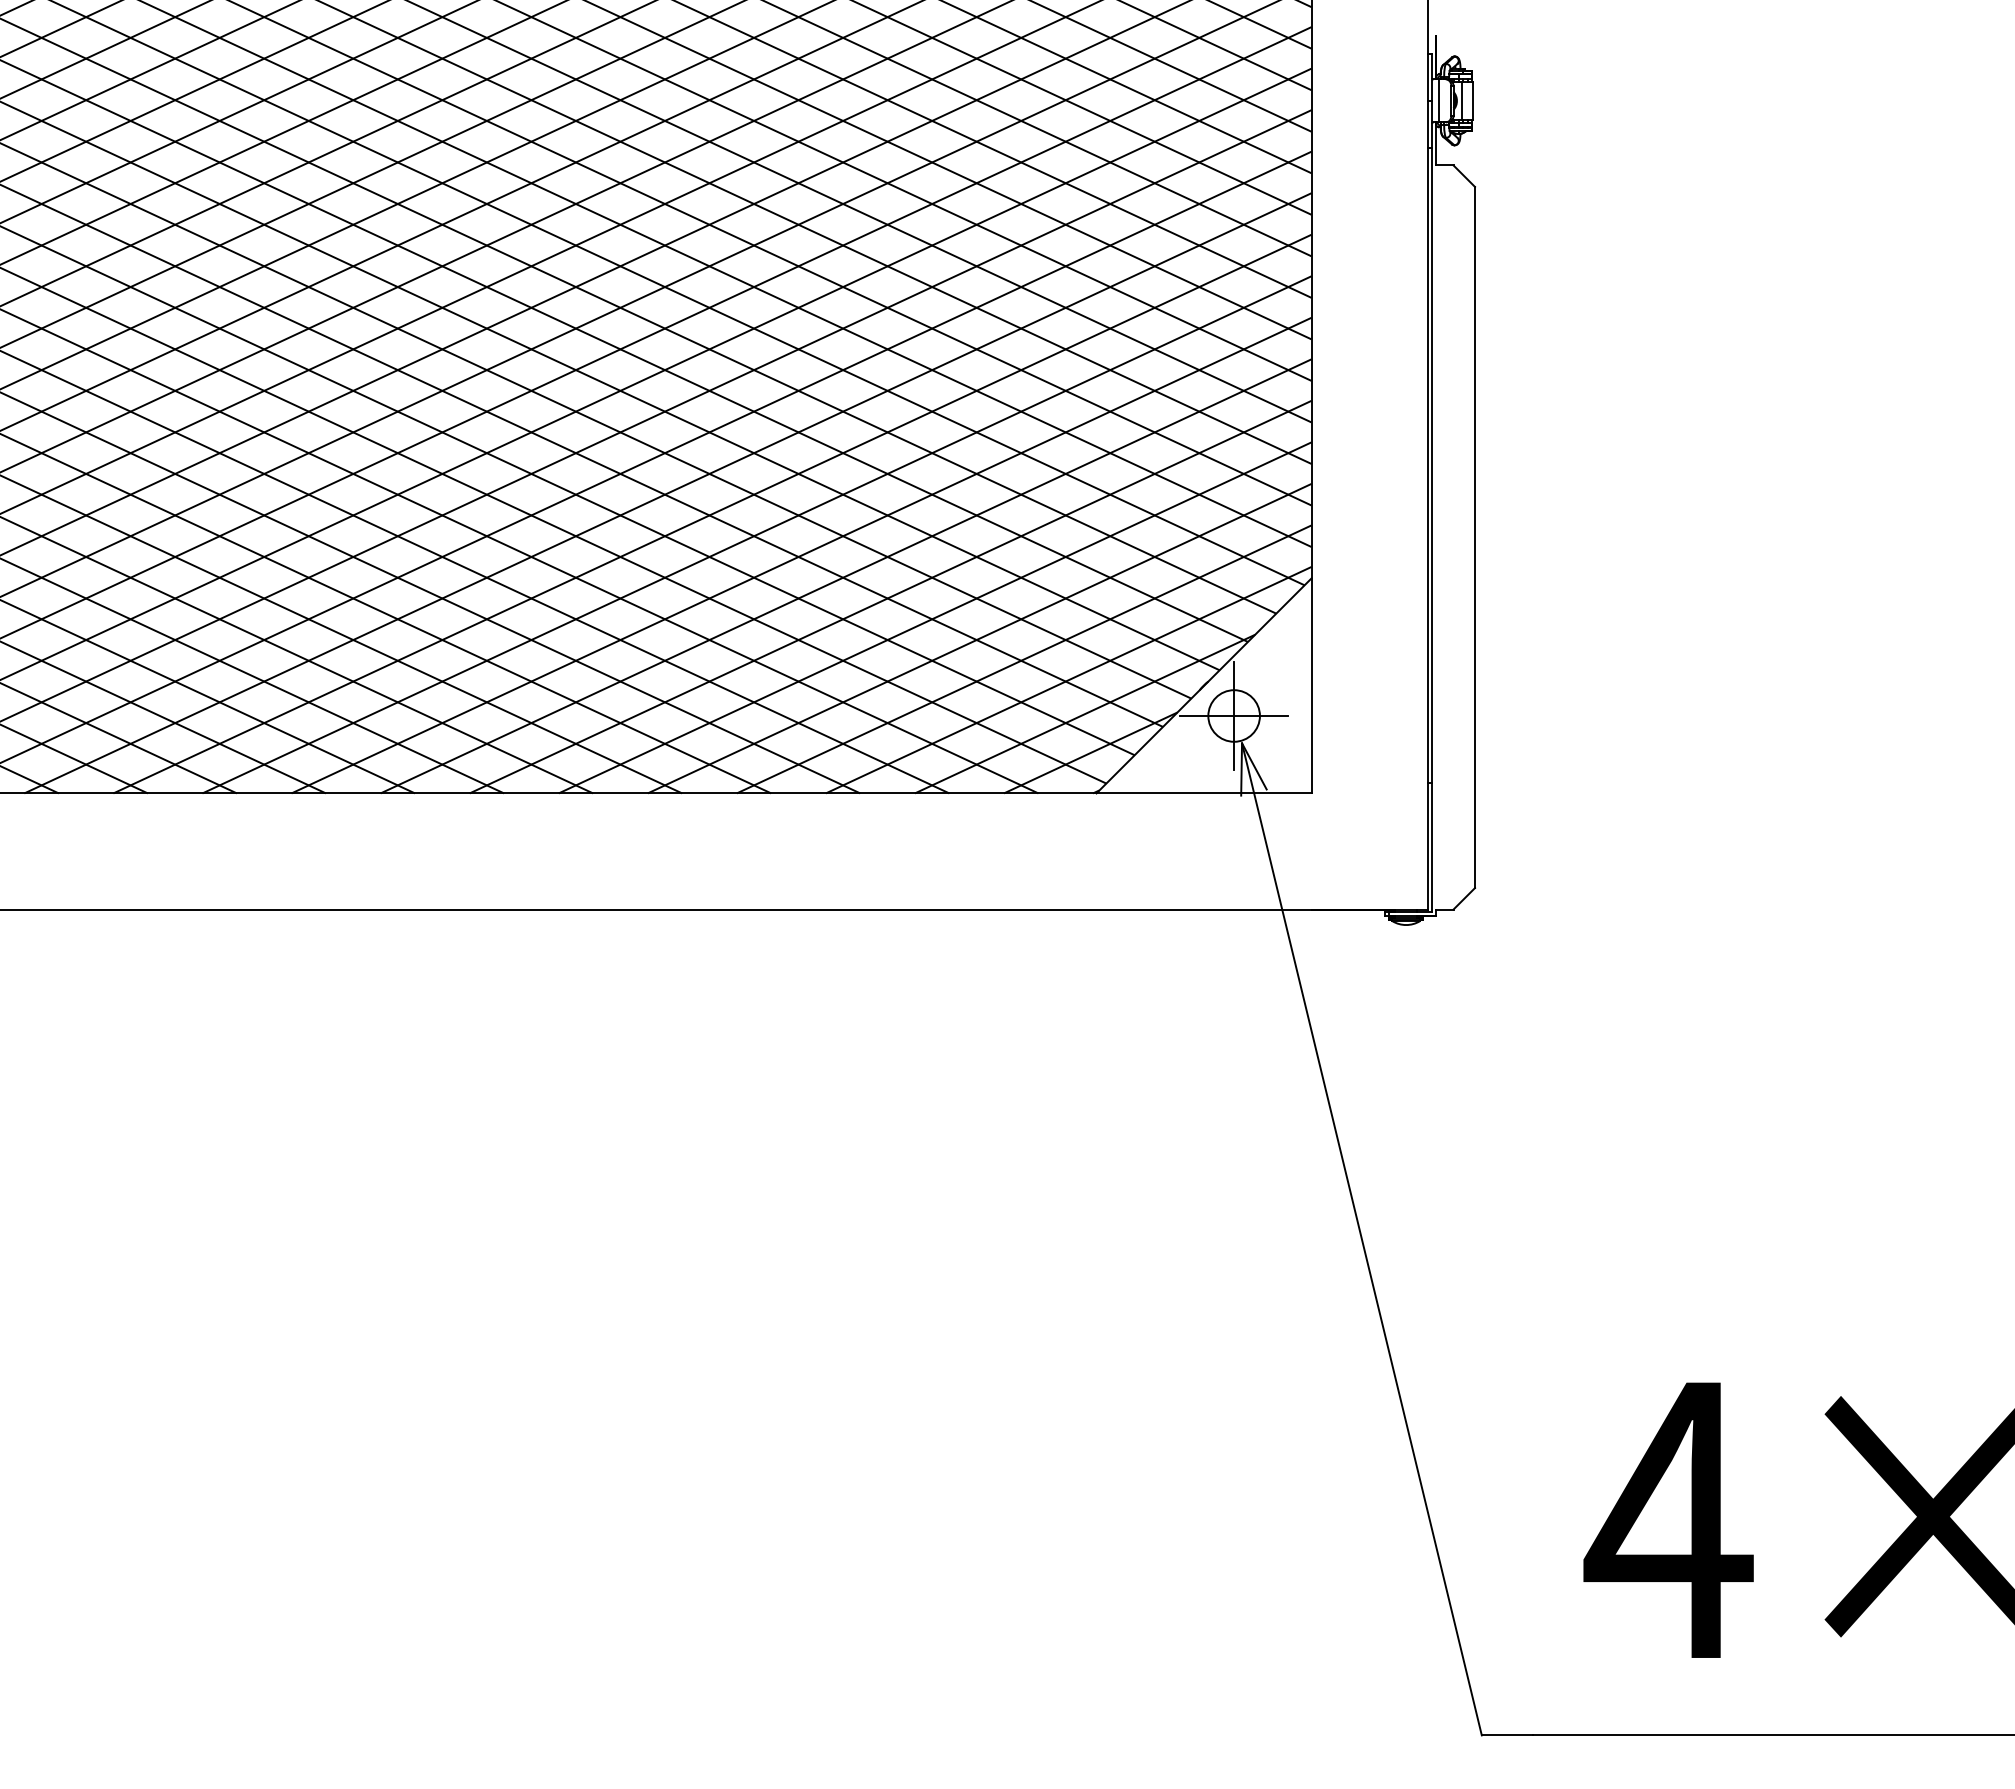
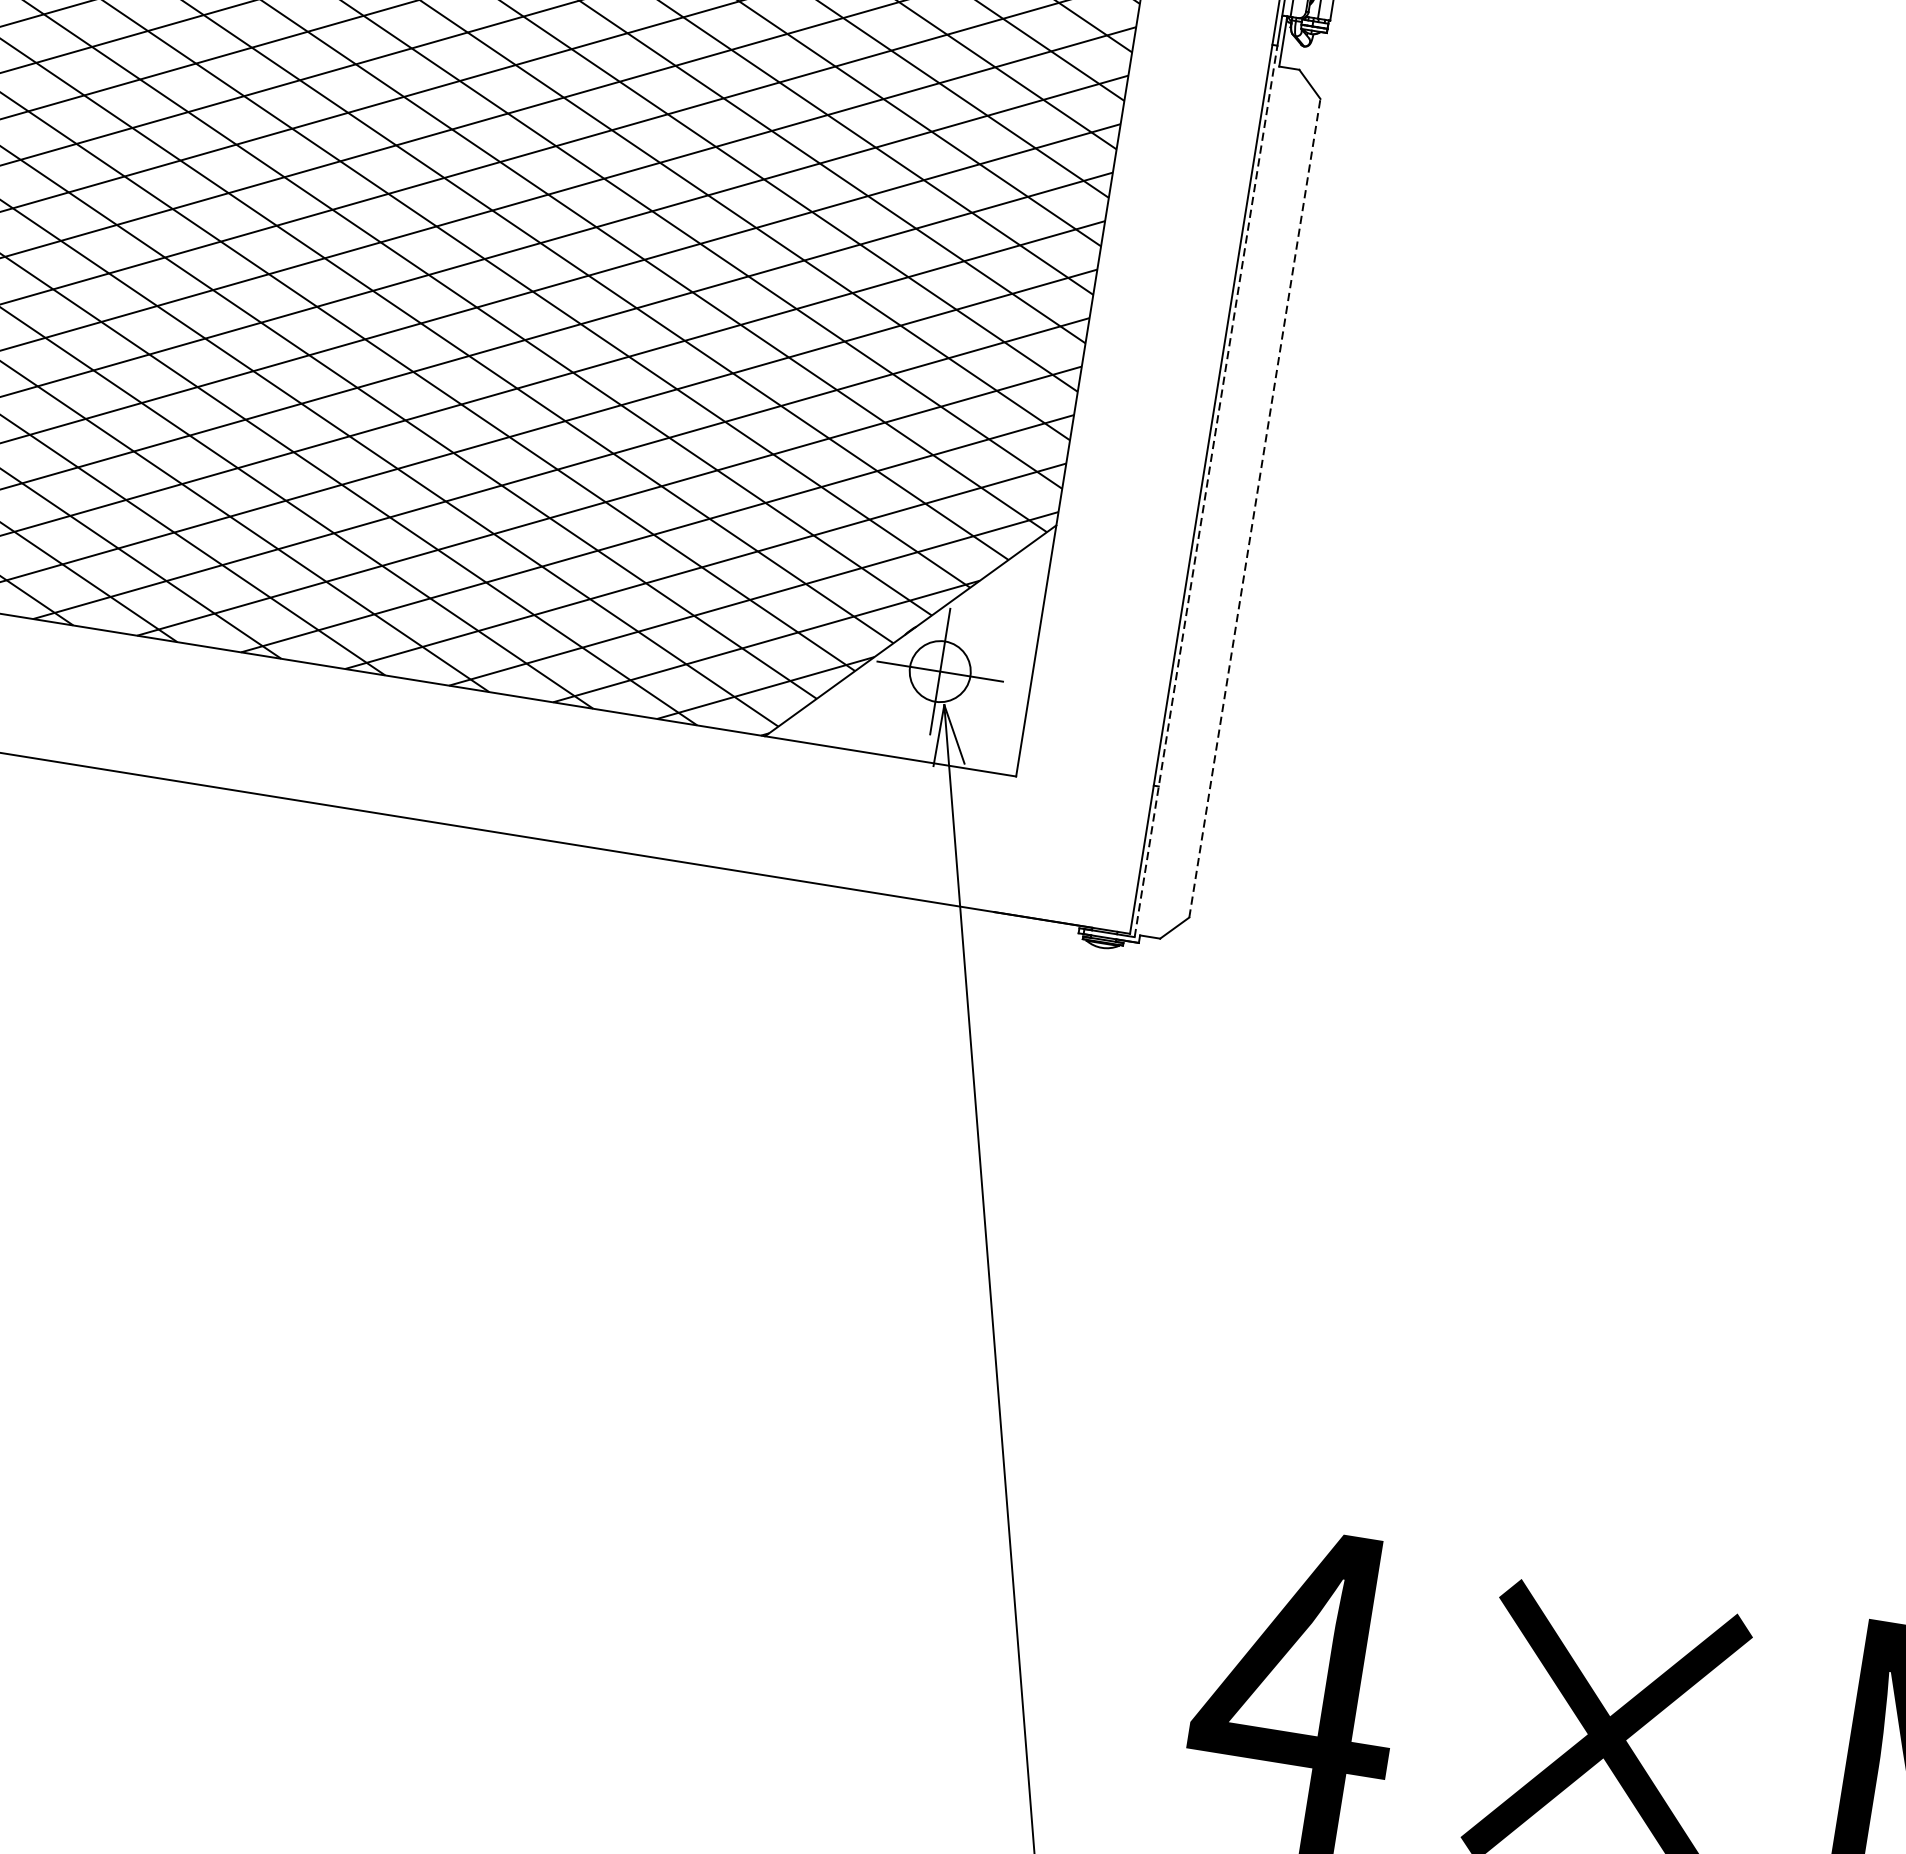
line: (1432, 529) -> (1206, 490), solid -> dashed
line: (1475, 537) -> (1255, 508), solid -> dashed

